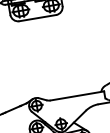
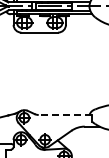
line: (77, 95) -> (65, 114), solid -> dashed

